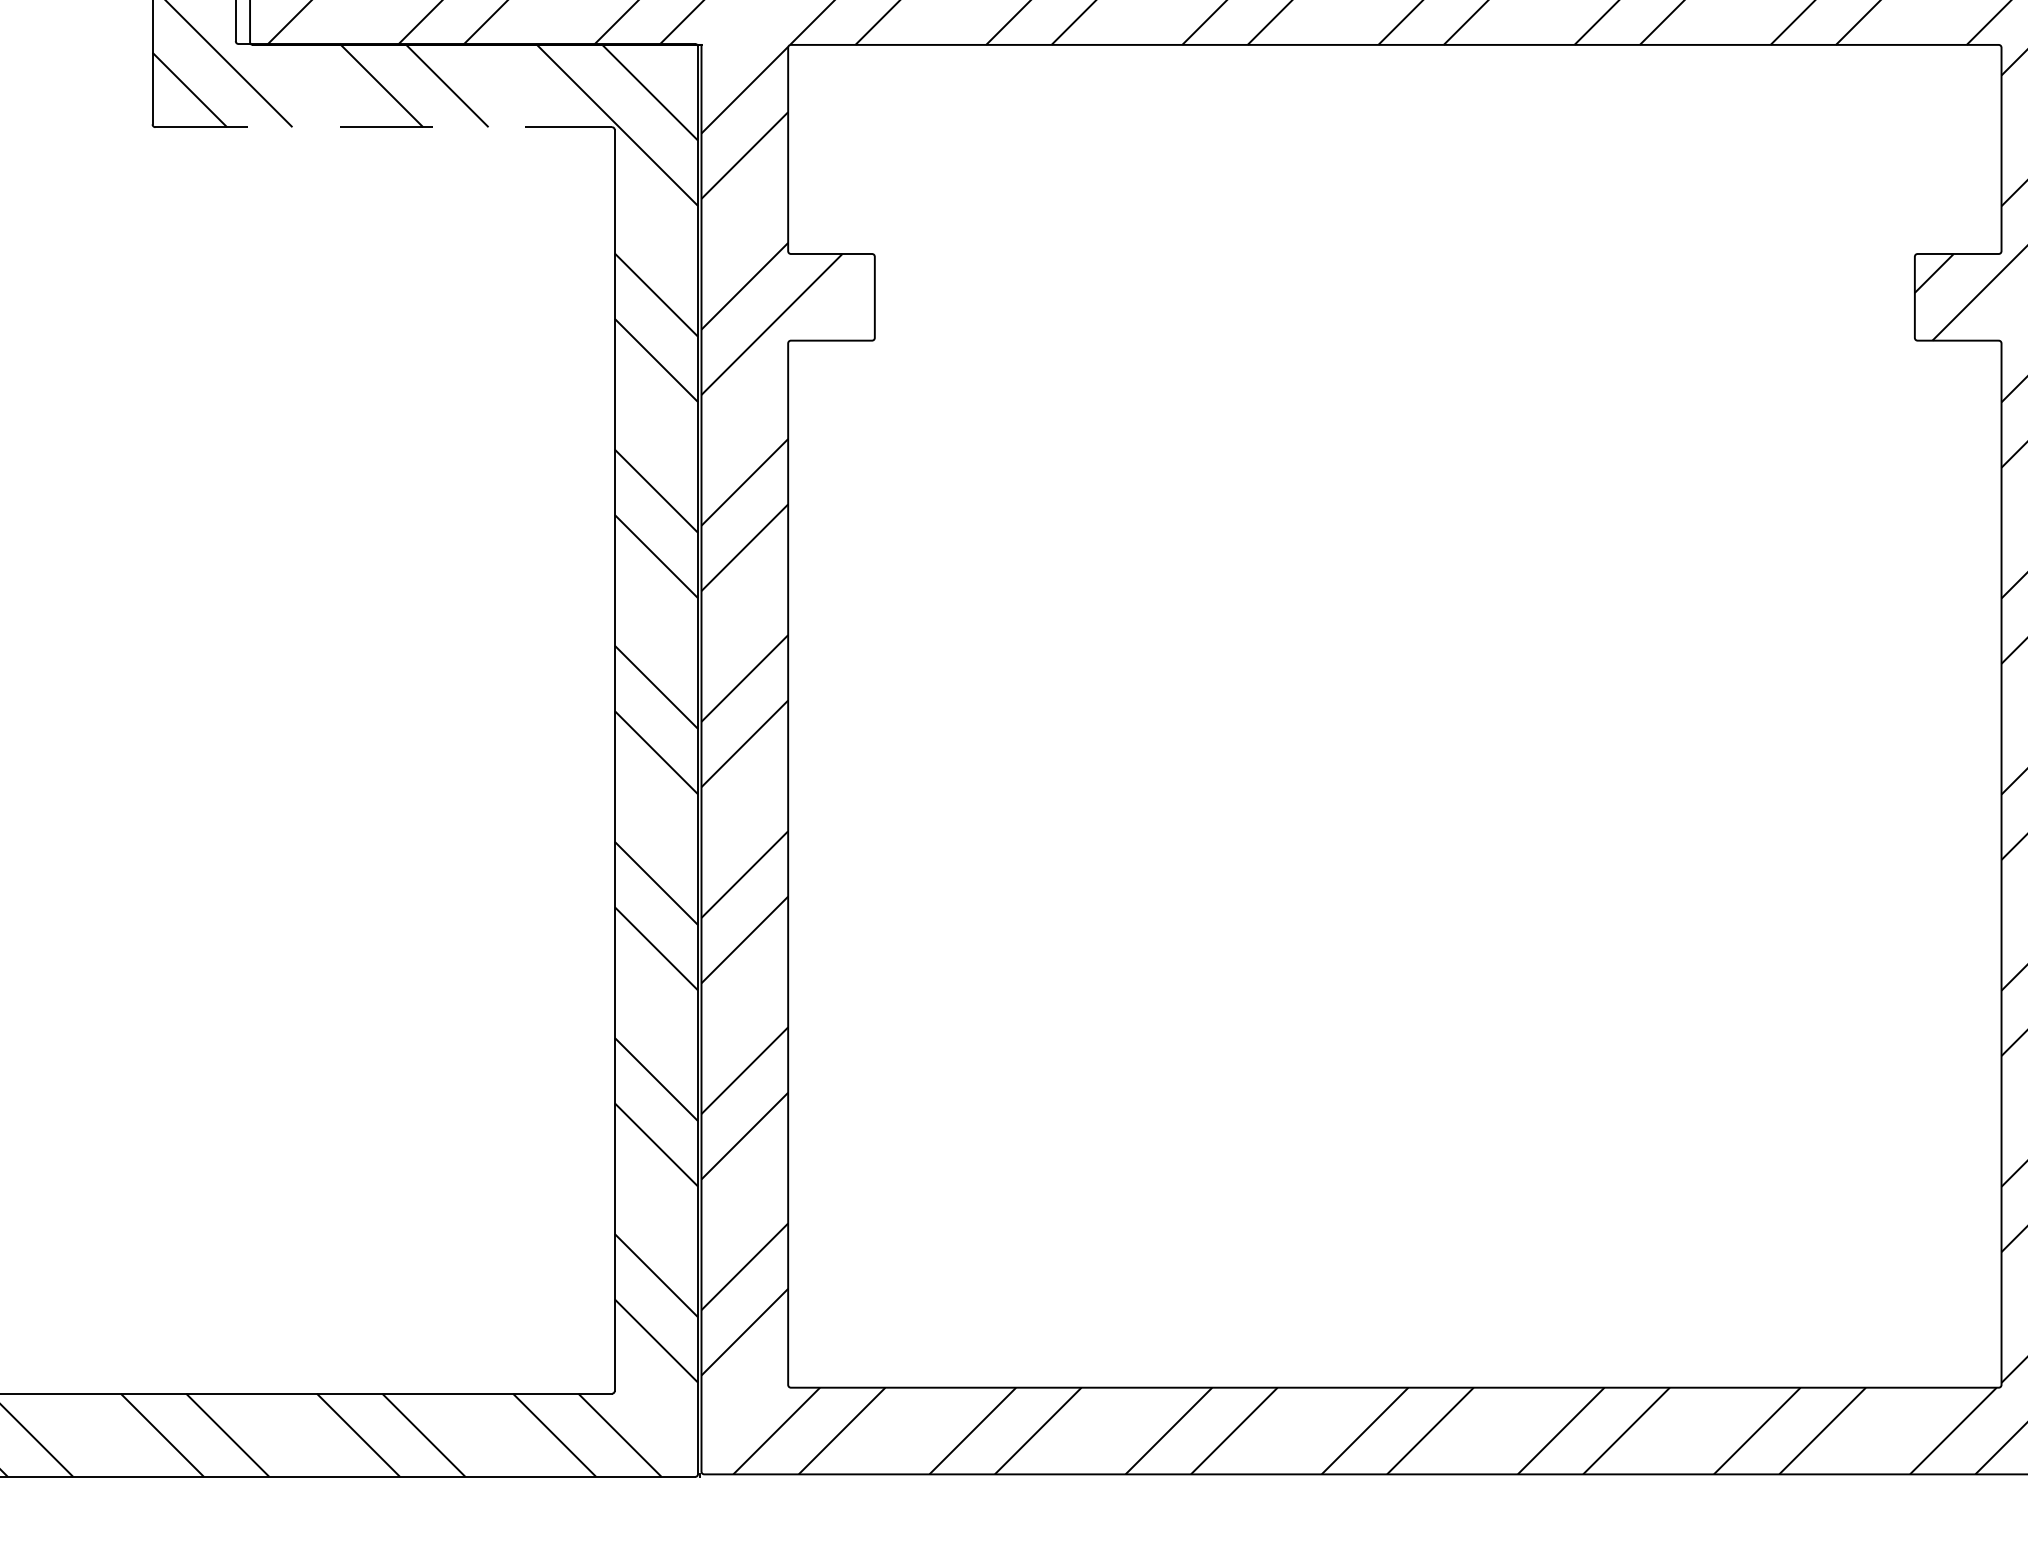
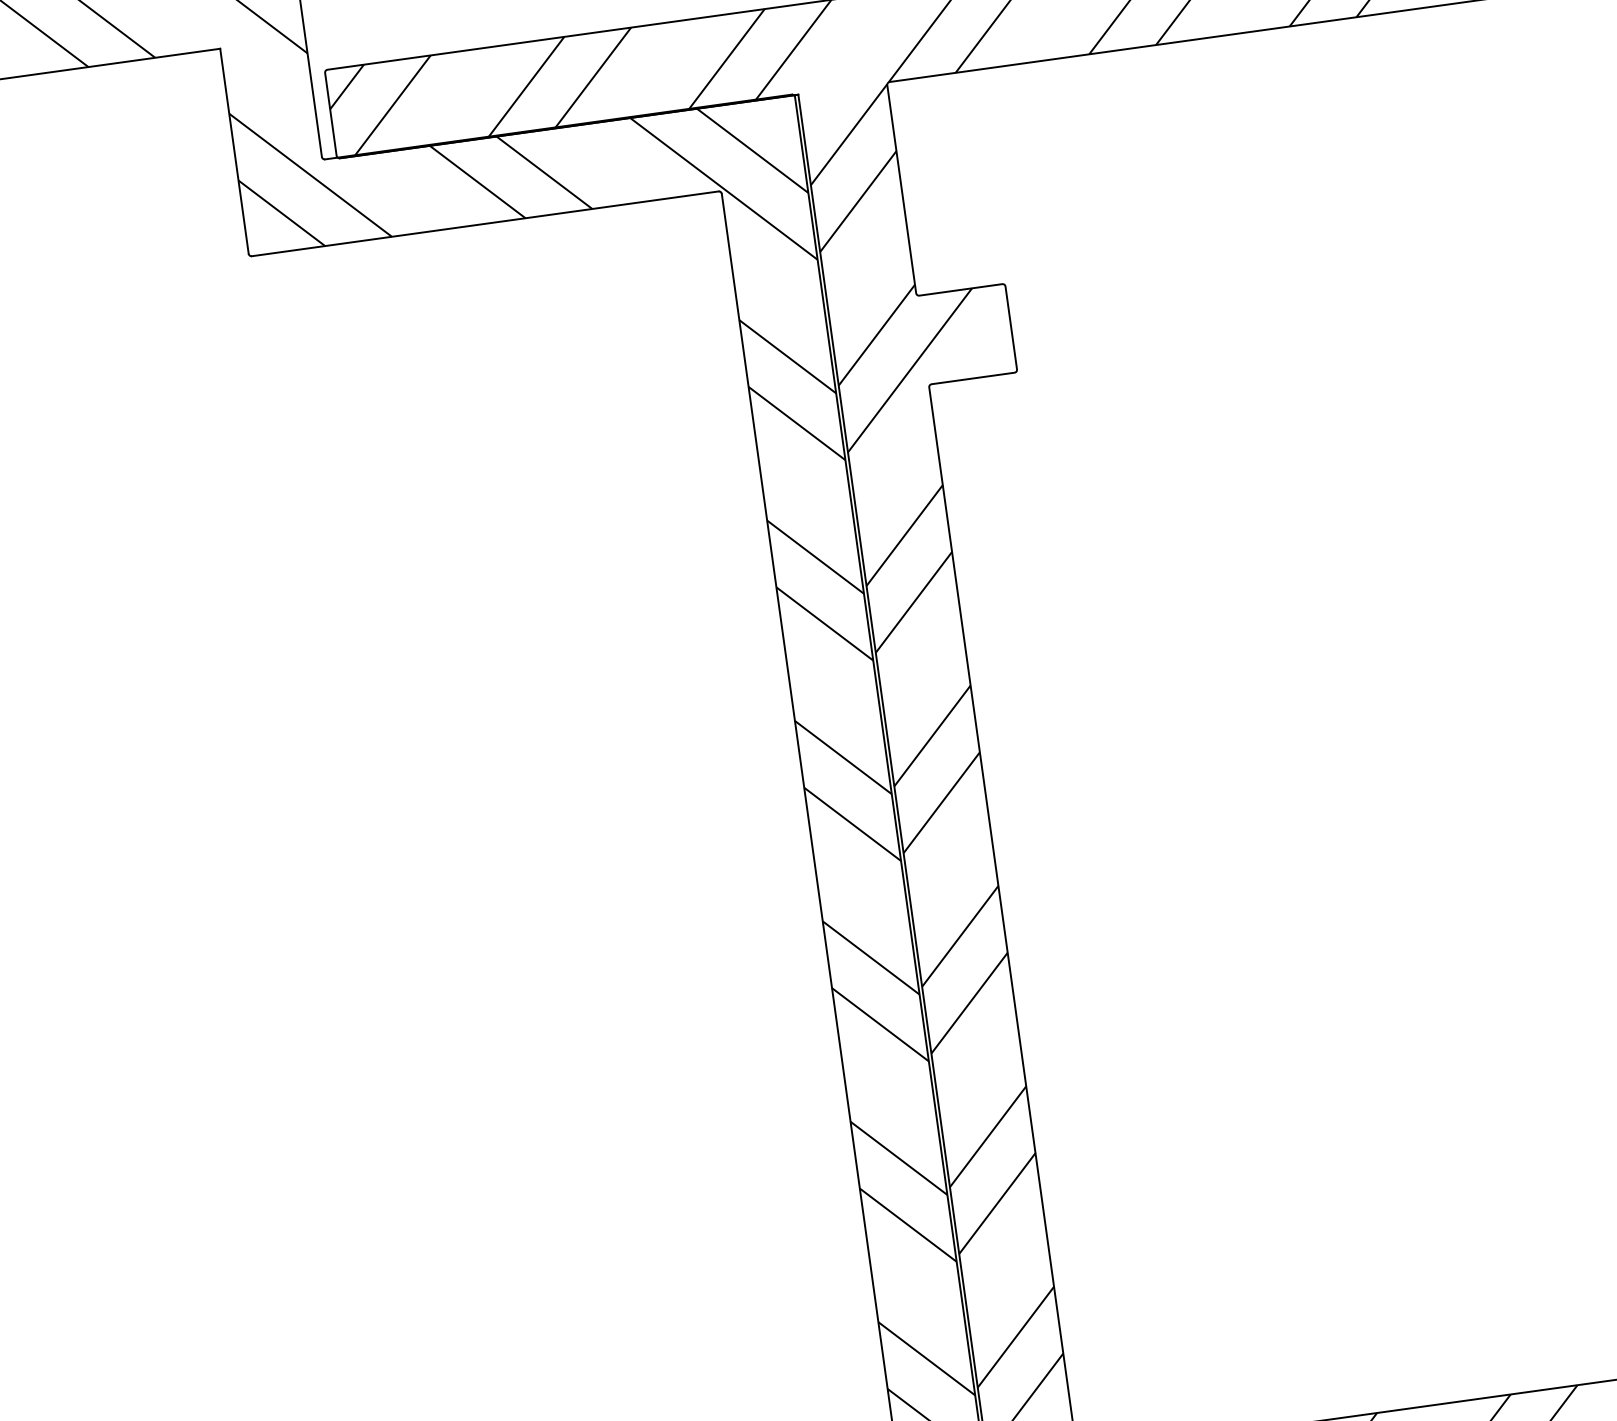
line: (384, 127) -> (486, 224), dashed -> solid

